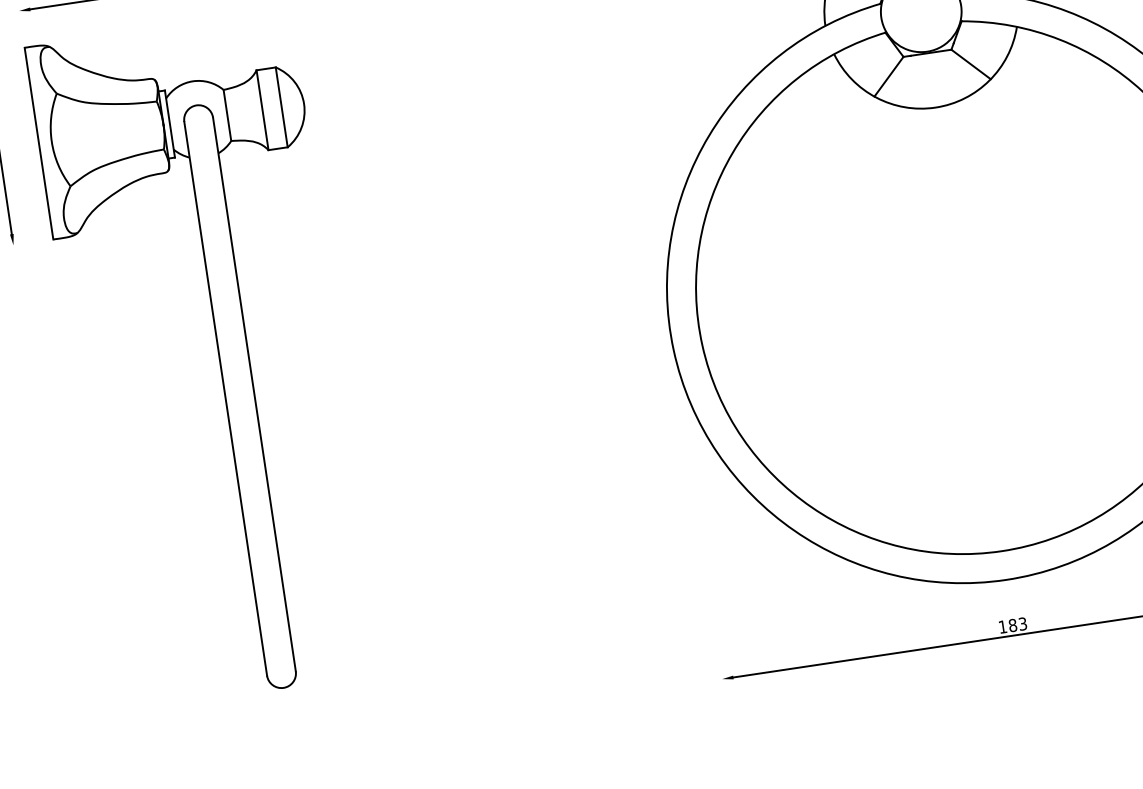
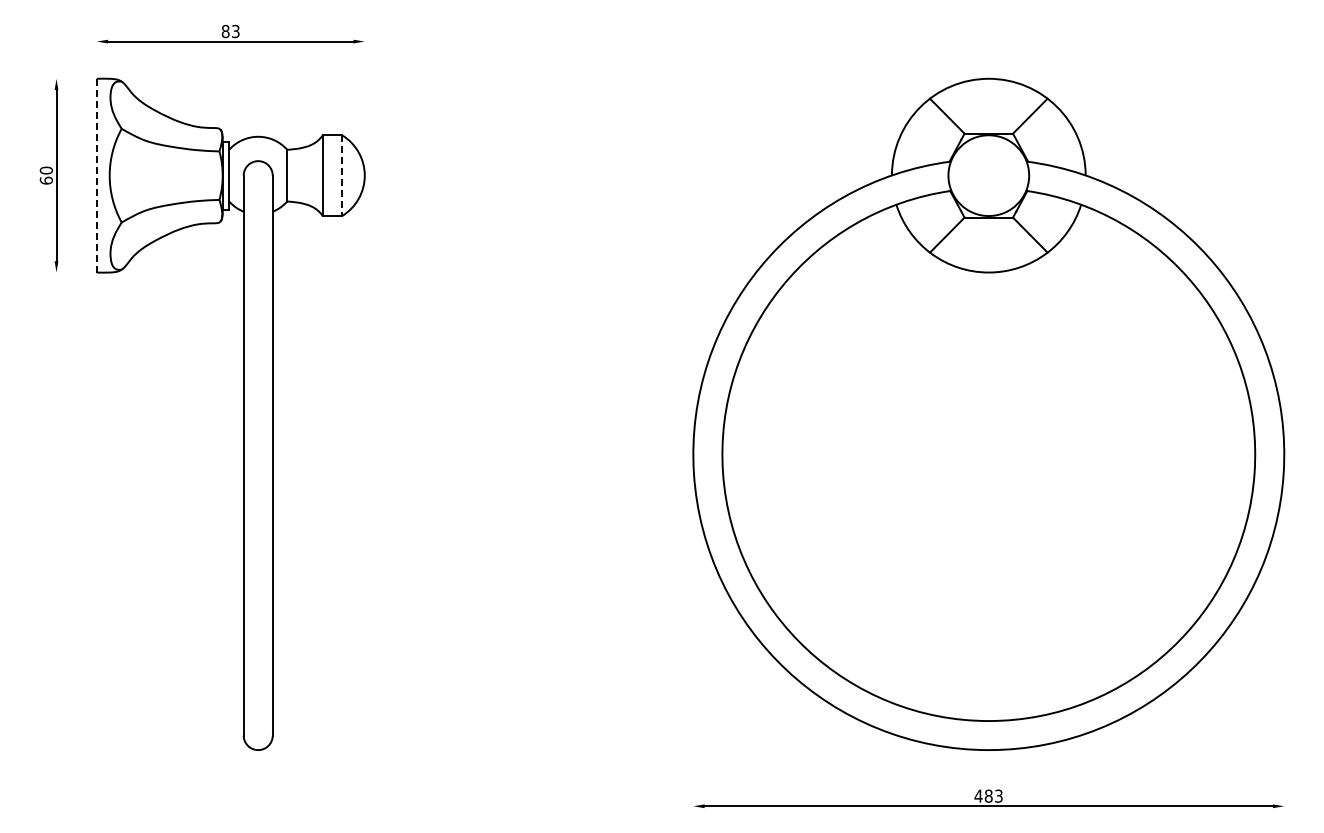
line: (282, 108) -> (342, 176), solid -> dashed
line: (38, 143) -> (96, 175), solid -> dashed
text: (1002, 626) -> (978, 795), 183 -> 483

